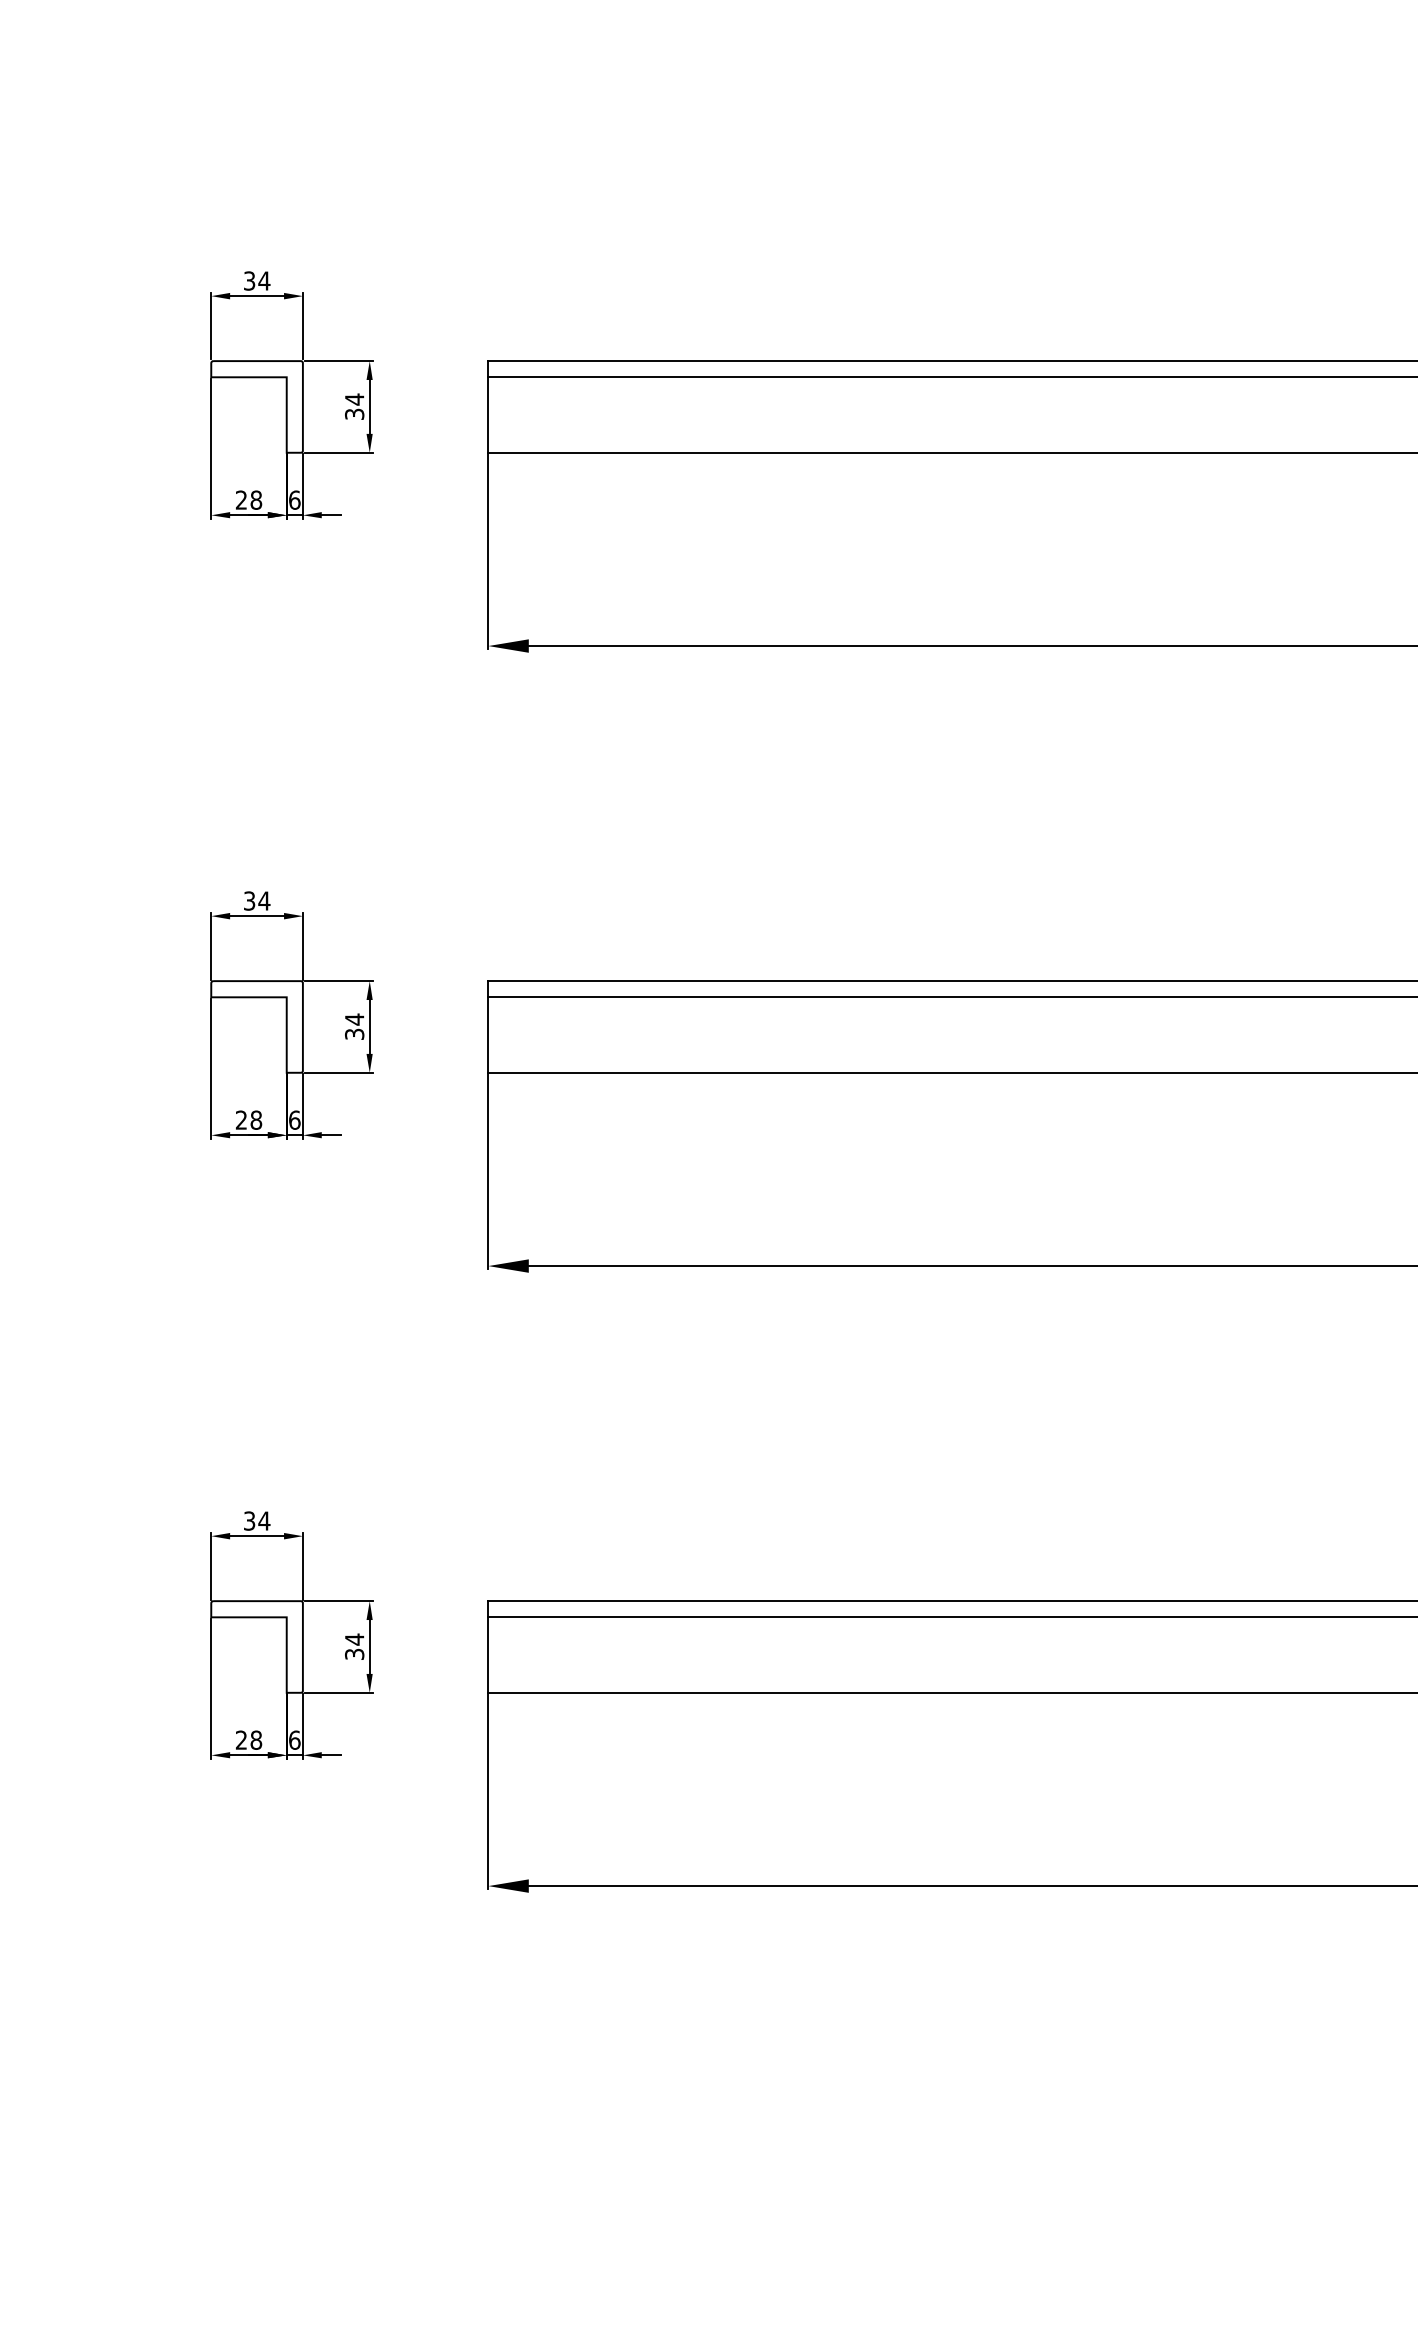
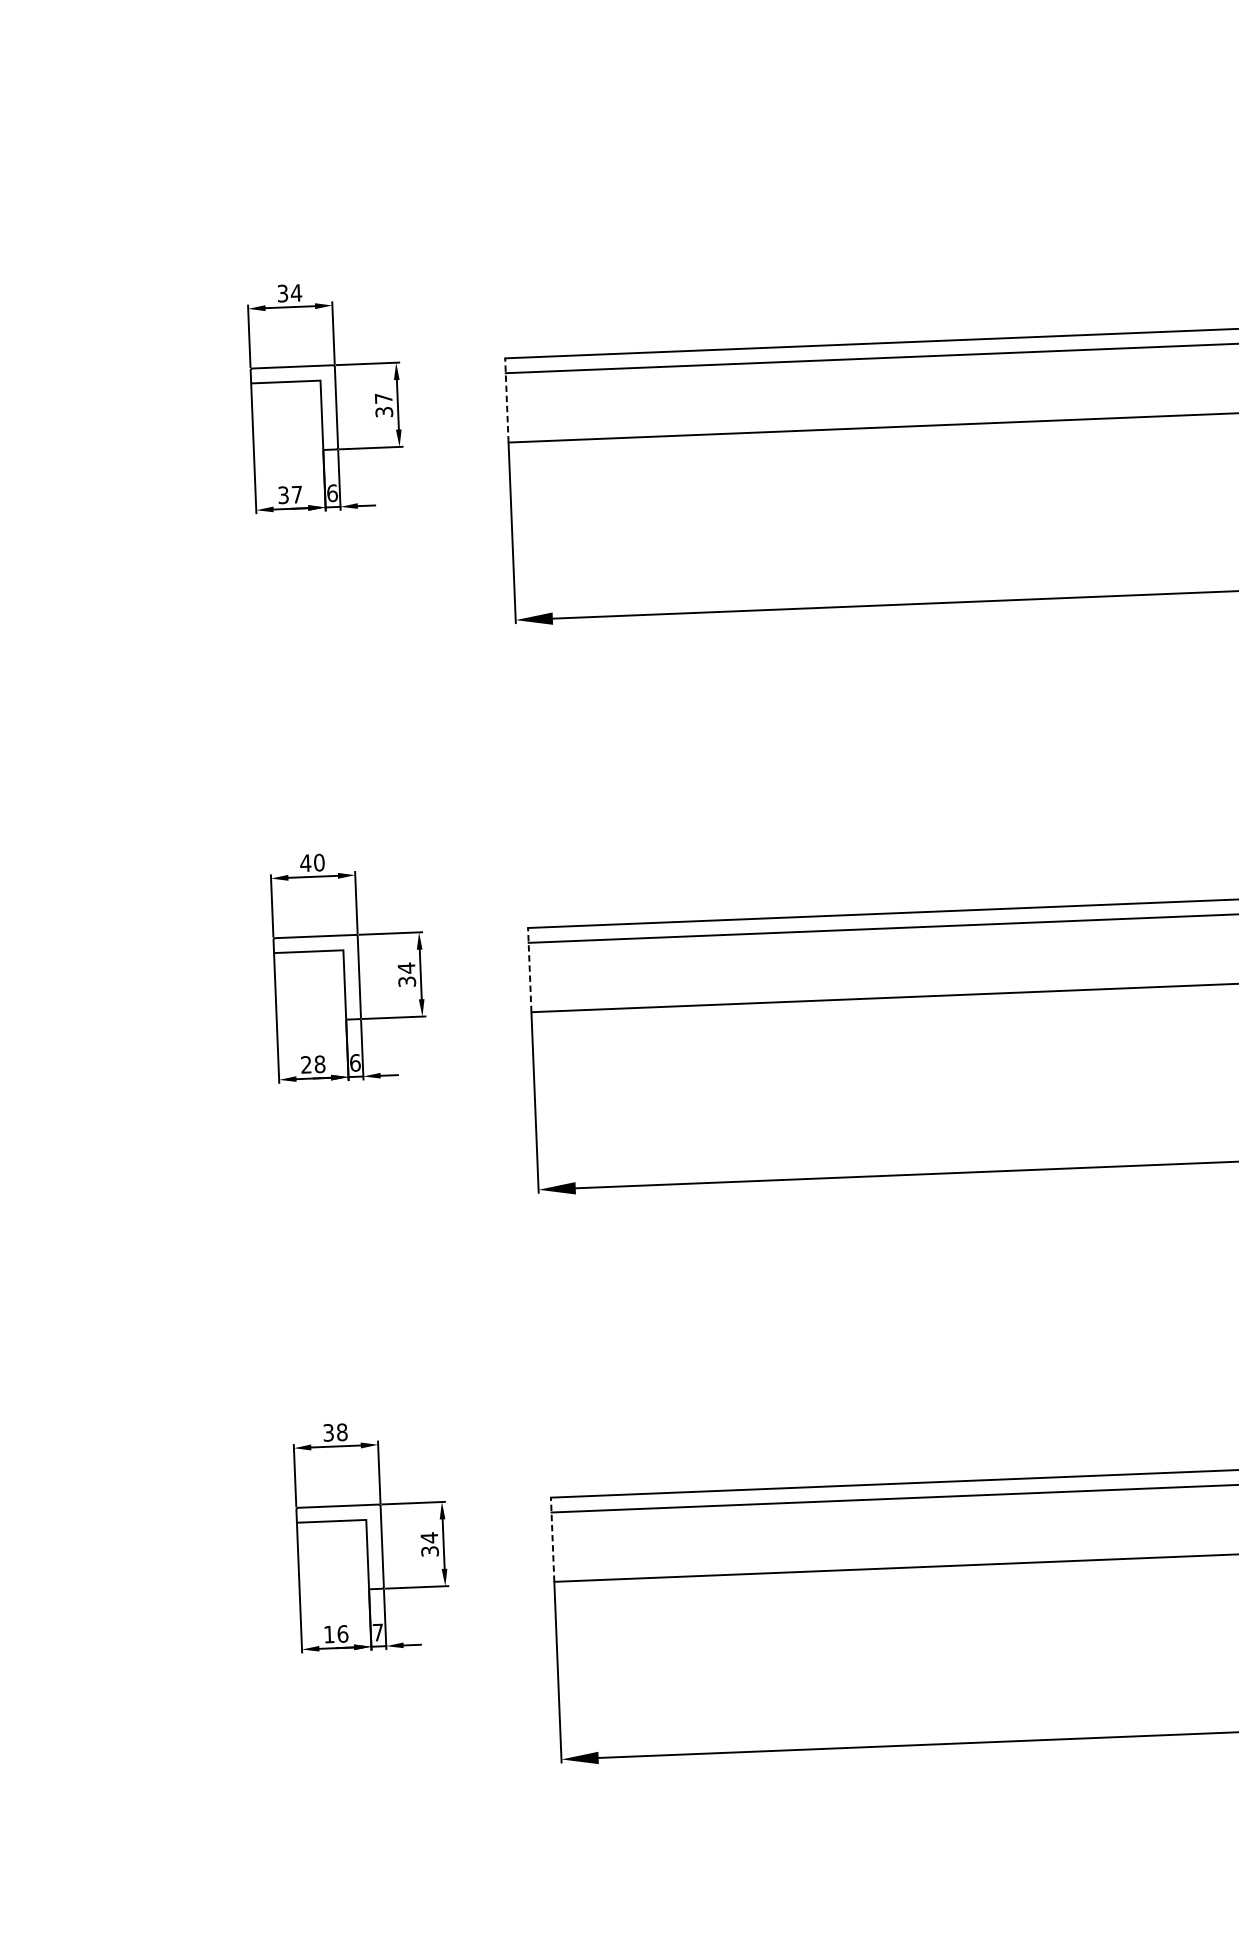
text: (354, 399) -> (383, 398), 34 -> 37
line: (488, 406) -> (506, 400), solid -> dashed
text: (249, 499) -> (290, 494), 28 -> 37
text: (256, 900) -> (312, 862), 34 -> 40
line: (488, 1026) -> (529, 969), solid -> dashed
text: (264, 1520) -> (342, 1431), 34 -> 38
line: (488, 1646) -> (552, 1539), solid -> dashed
text: (248, 1739) -> (335, 1633), 28 -> 16
text: (294, 1739) -> (377, 1631), 6 -> 7

